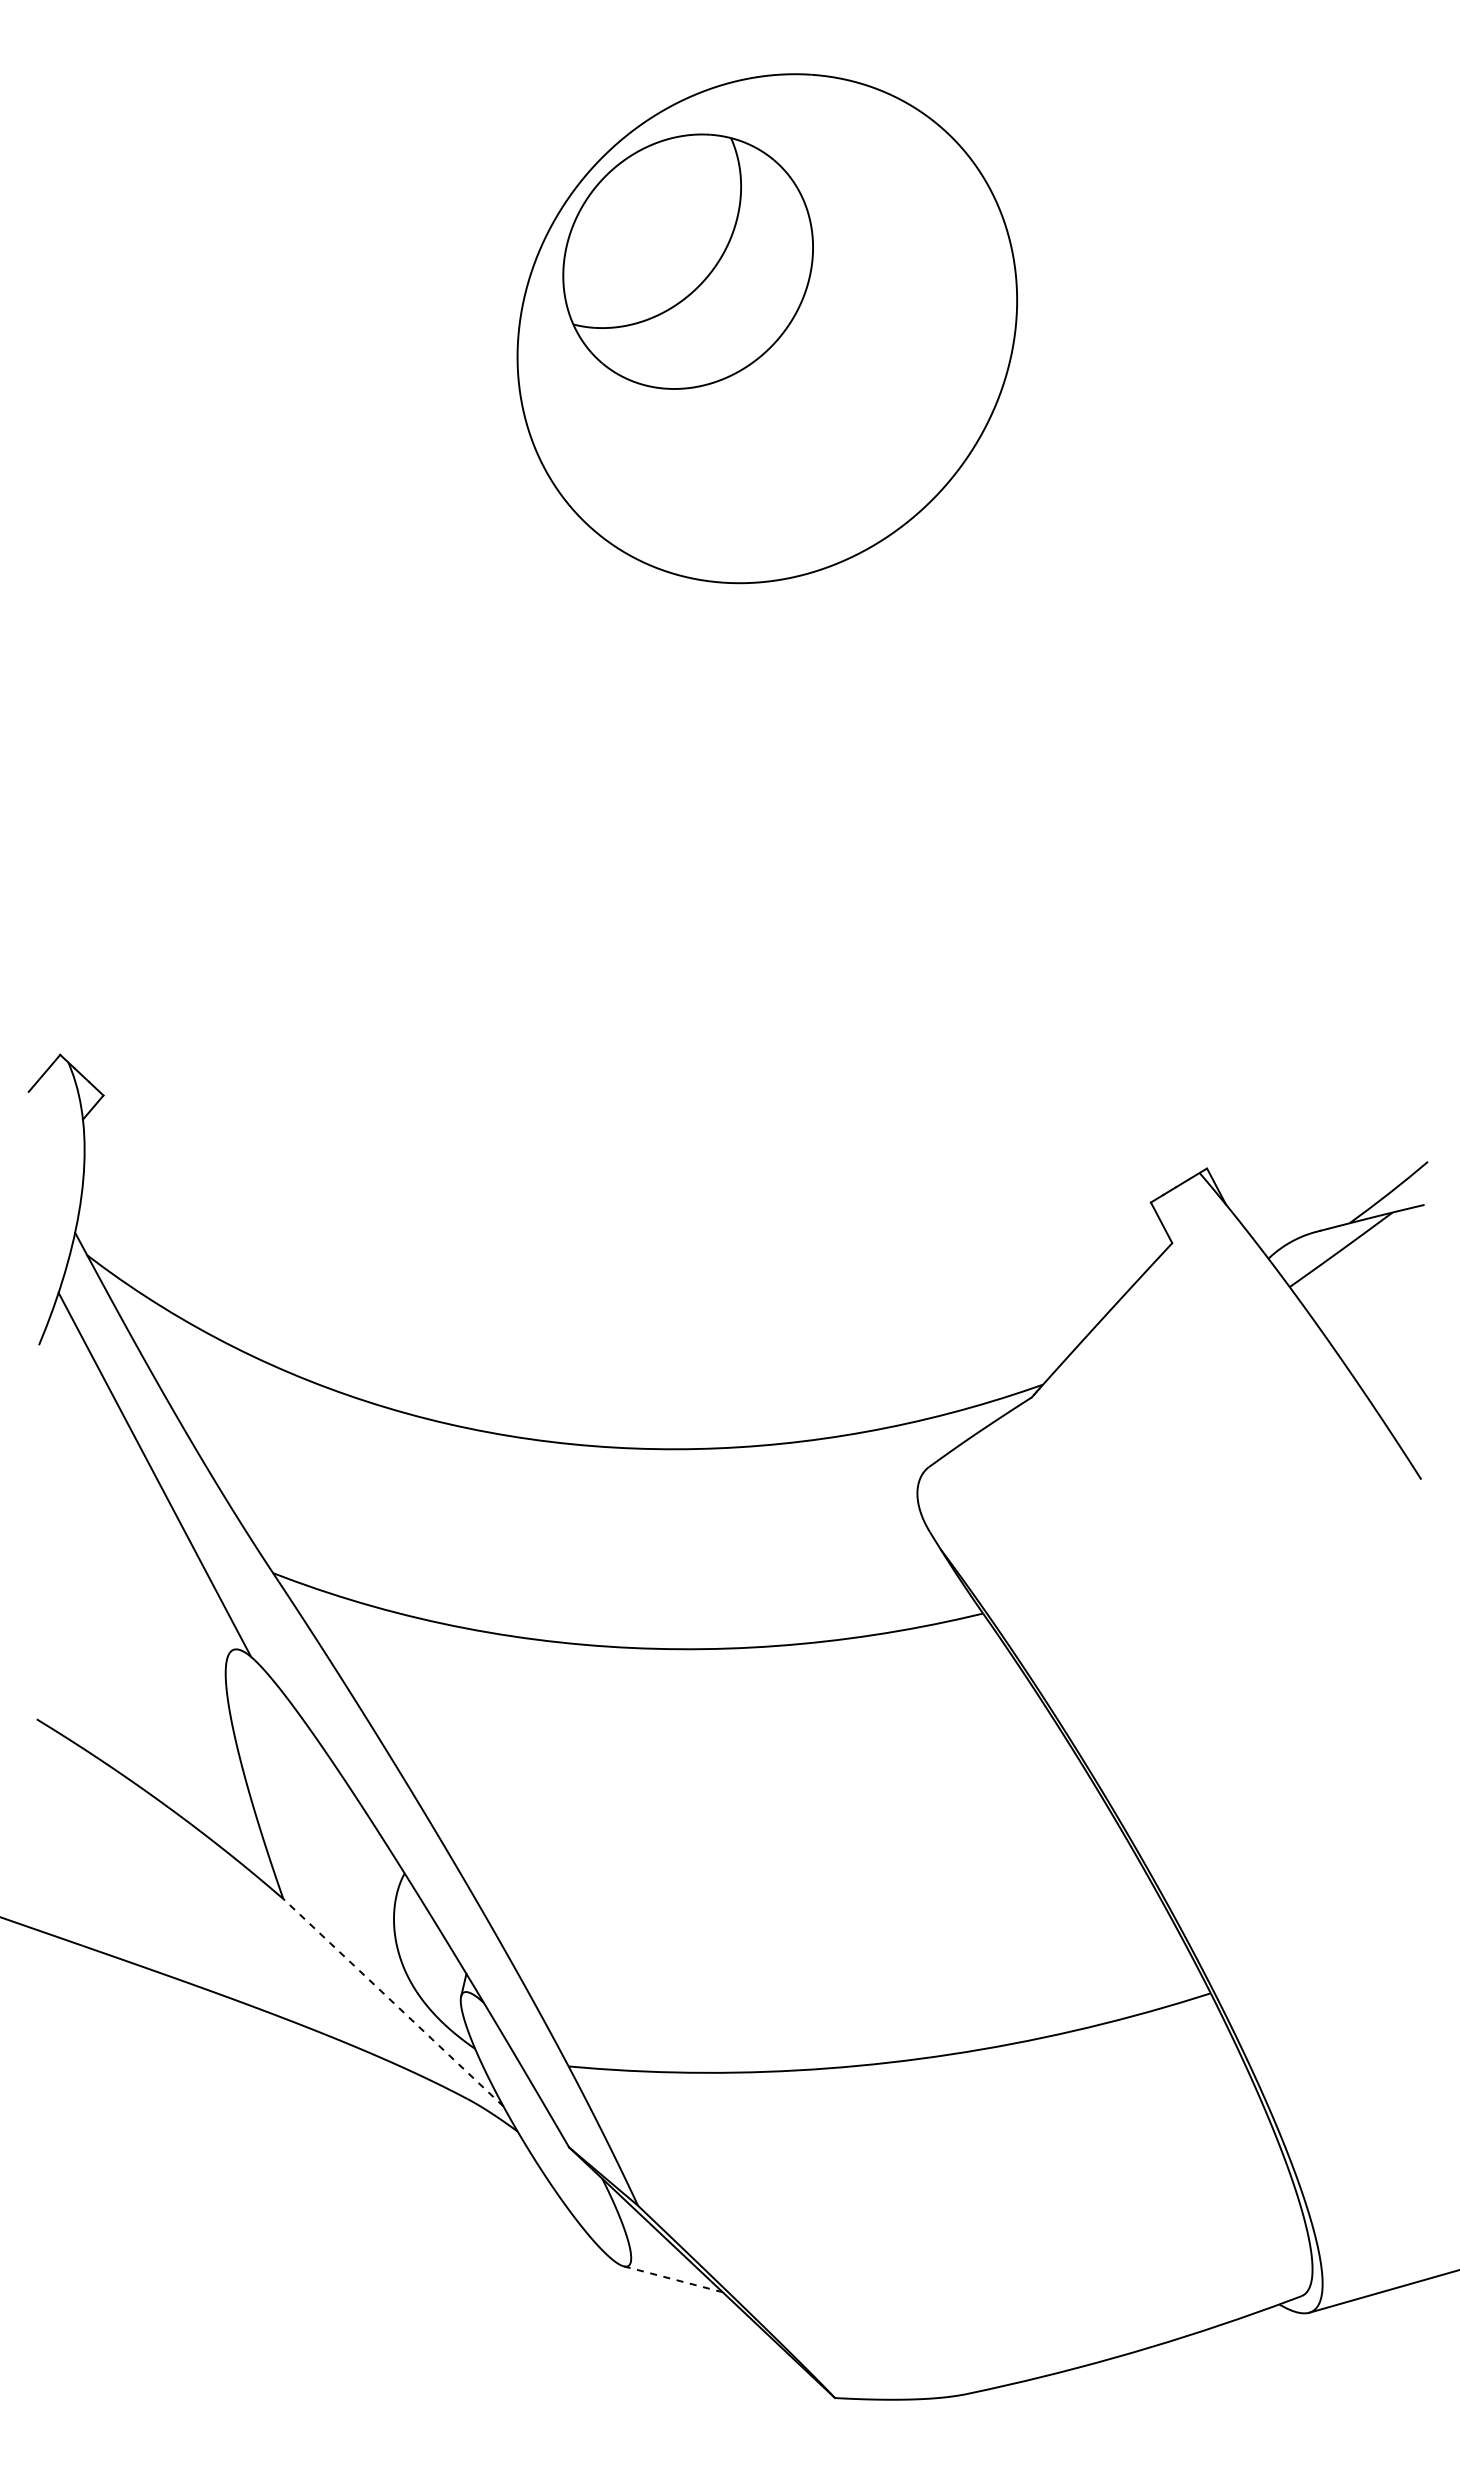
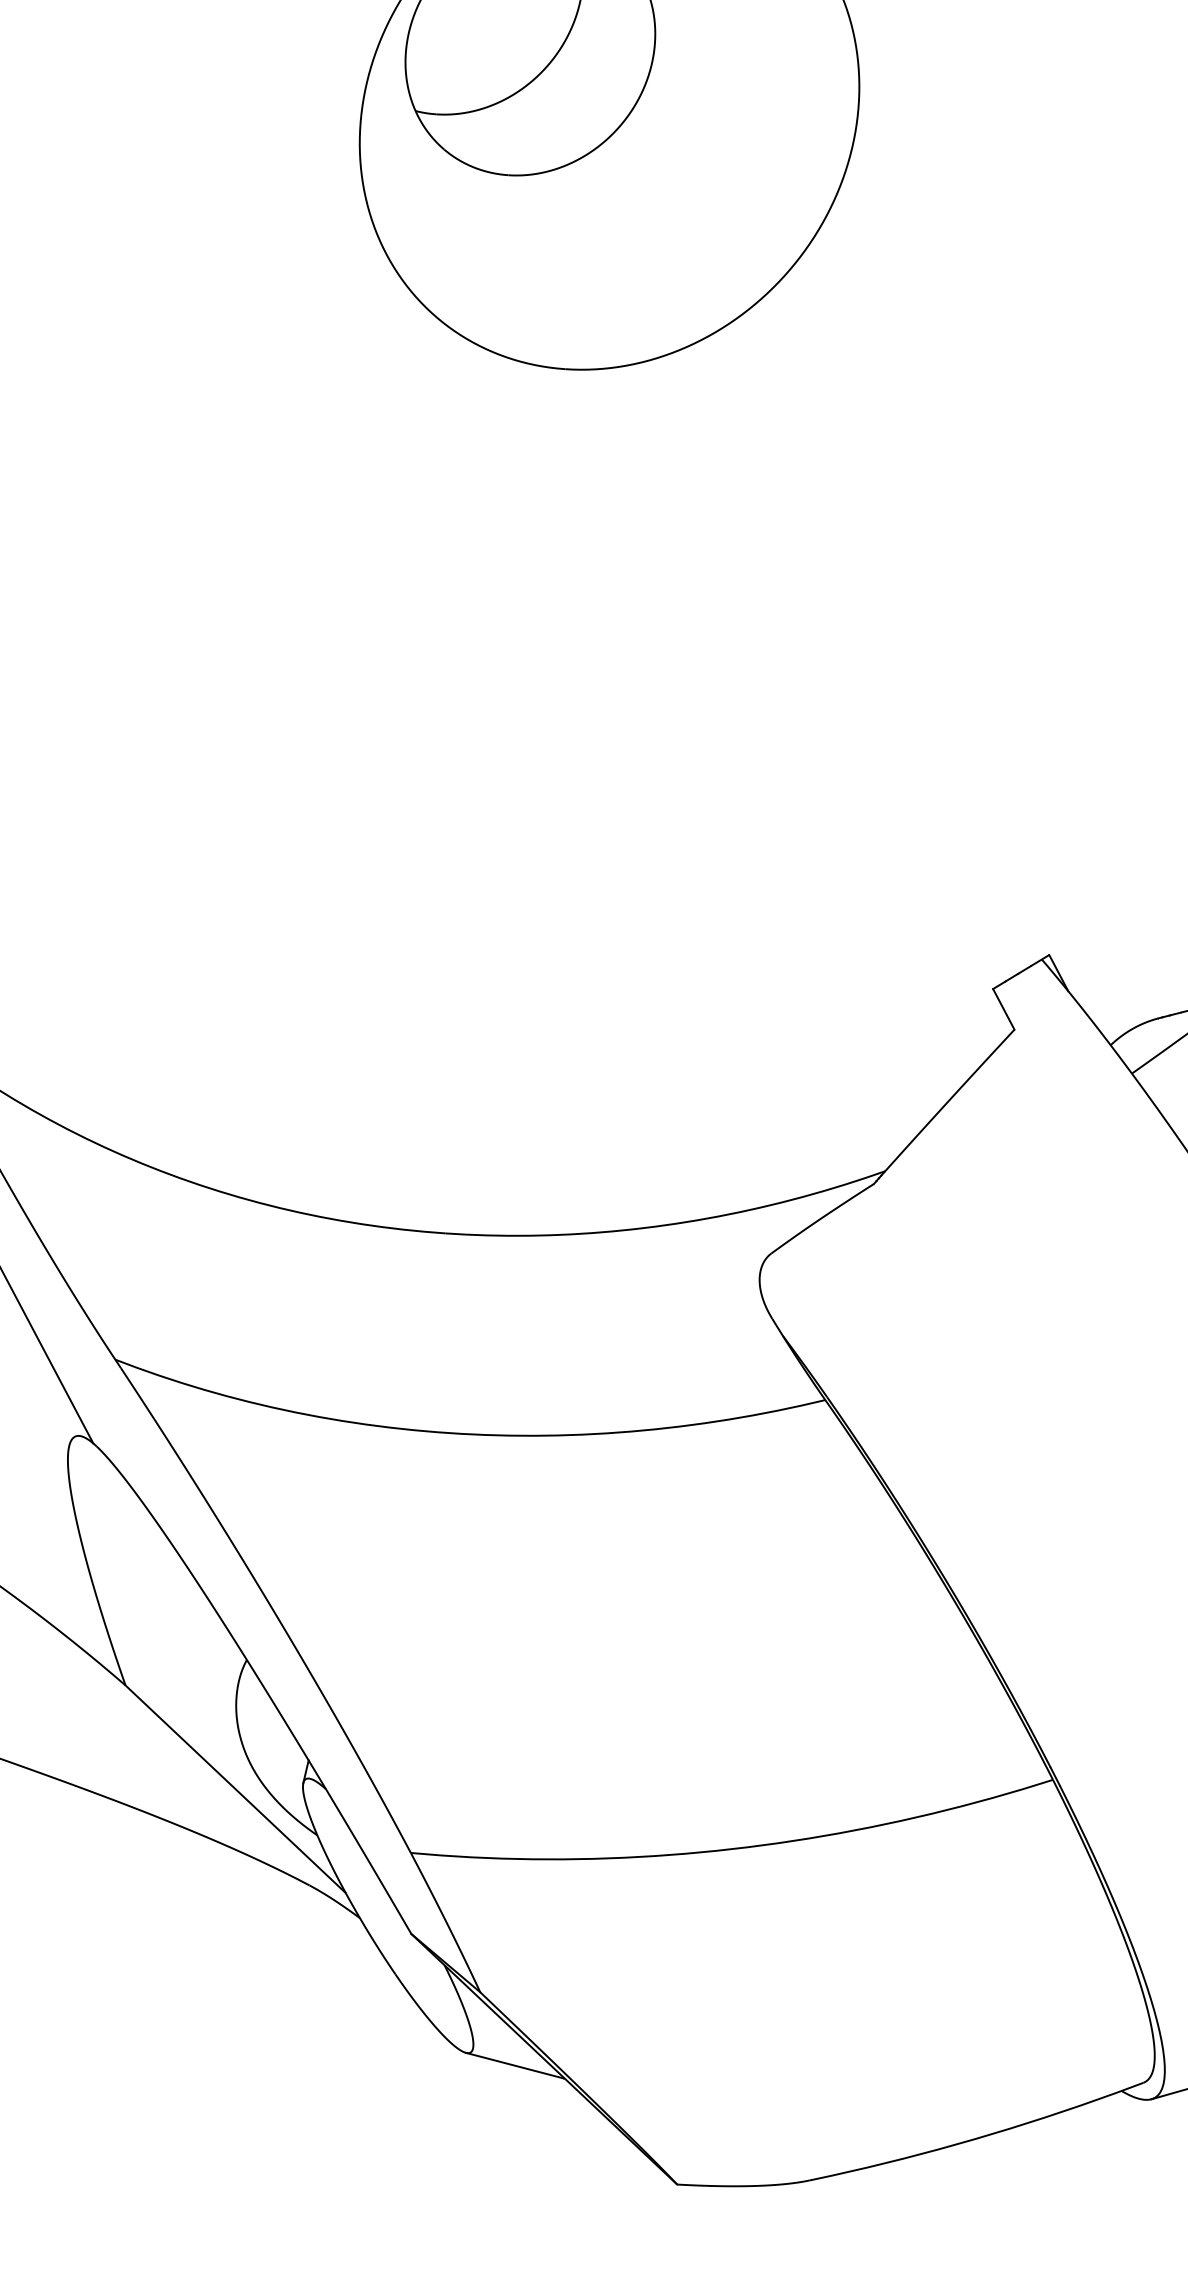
line: (393, 2002) -> (235, 1789), dashed -> solid
line: (673, 2279) -> (515, 2066), dashed -> solid

